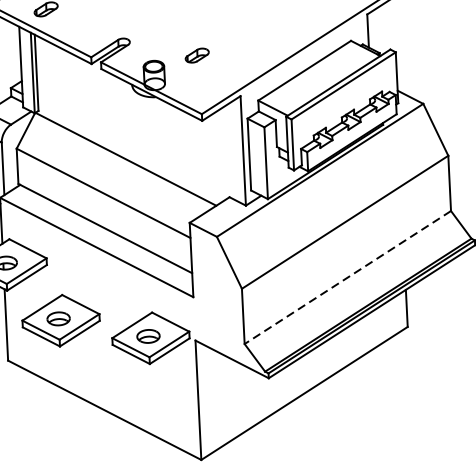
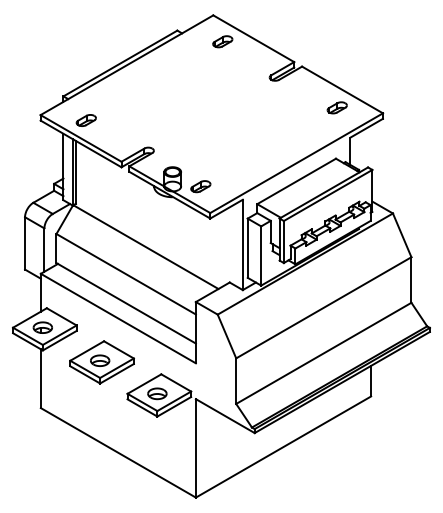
part: (196, 55) -> (200, 186), moved
line: (347, 277) -> (323, 353), dashed -> solid
part: (60, 320) -> (101, 362), moved

